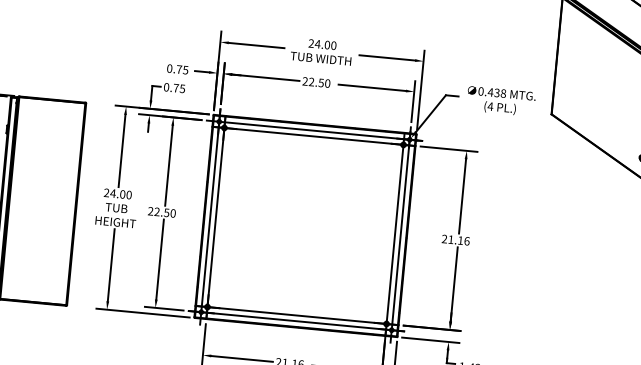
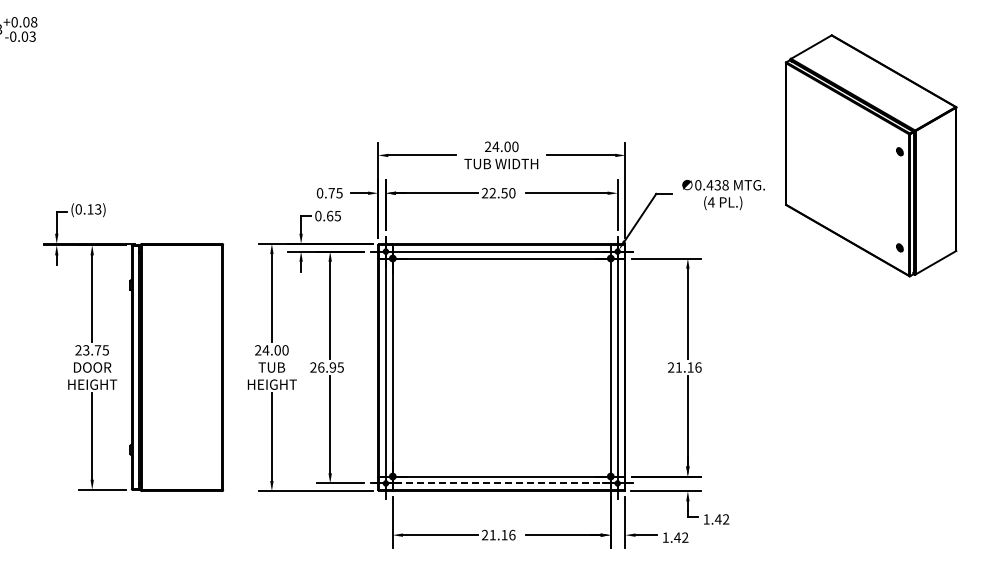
text: (176, 87) -> (330, 215), 0.75 -> 0.65
text: (164, 212) -> (330, 367), 22.50 -> 26.95
line: (296, 321) -> (501, 483), solid -> dashed

